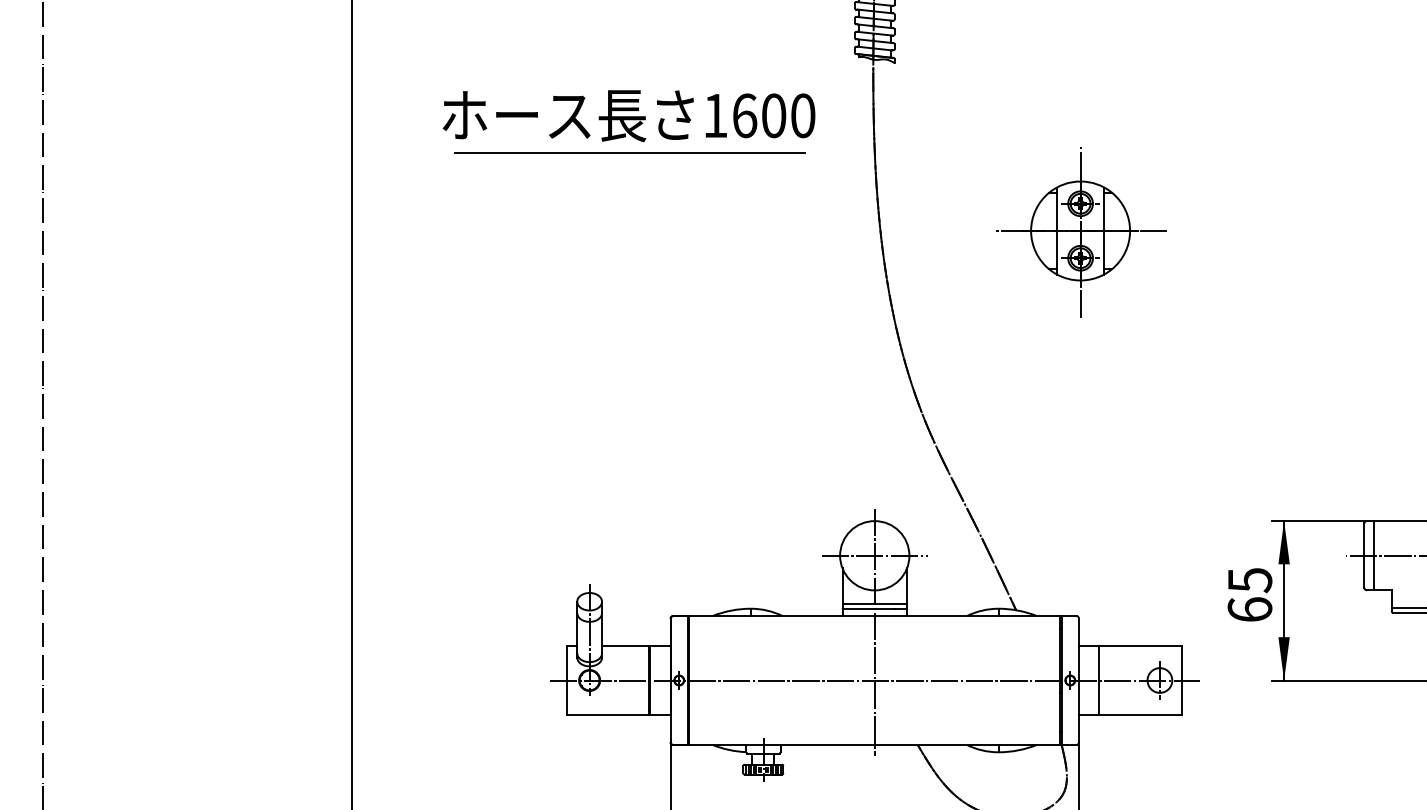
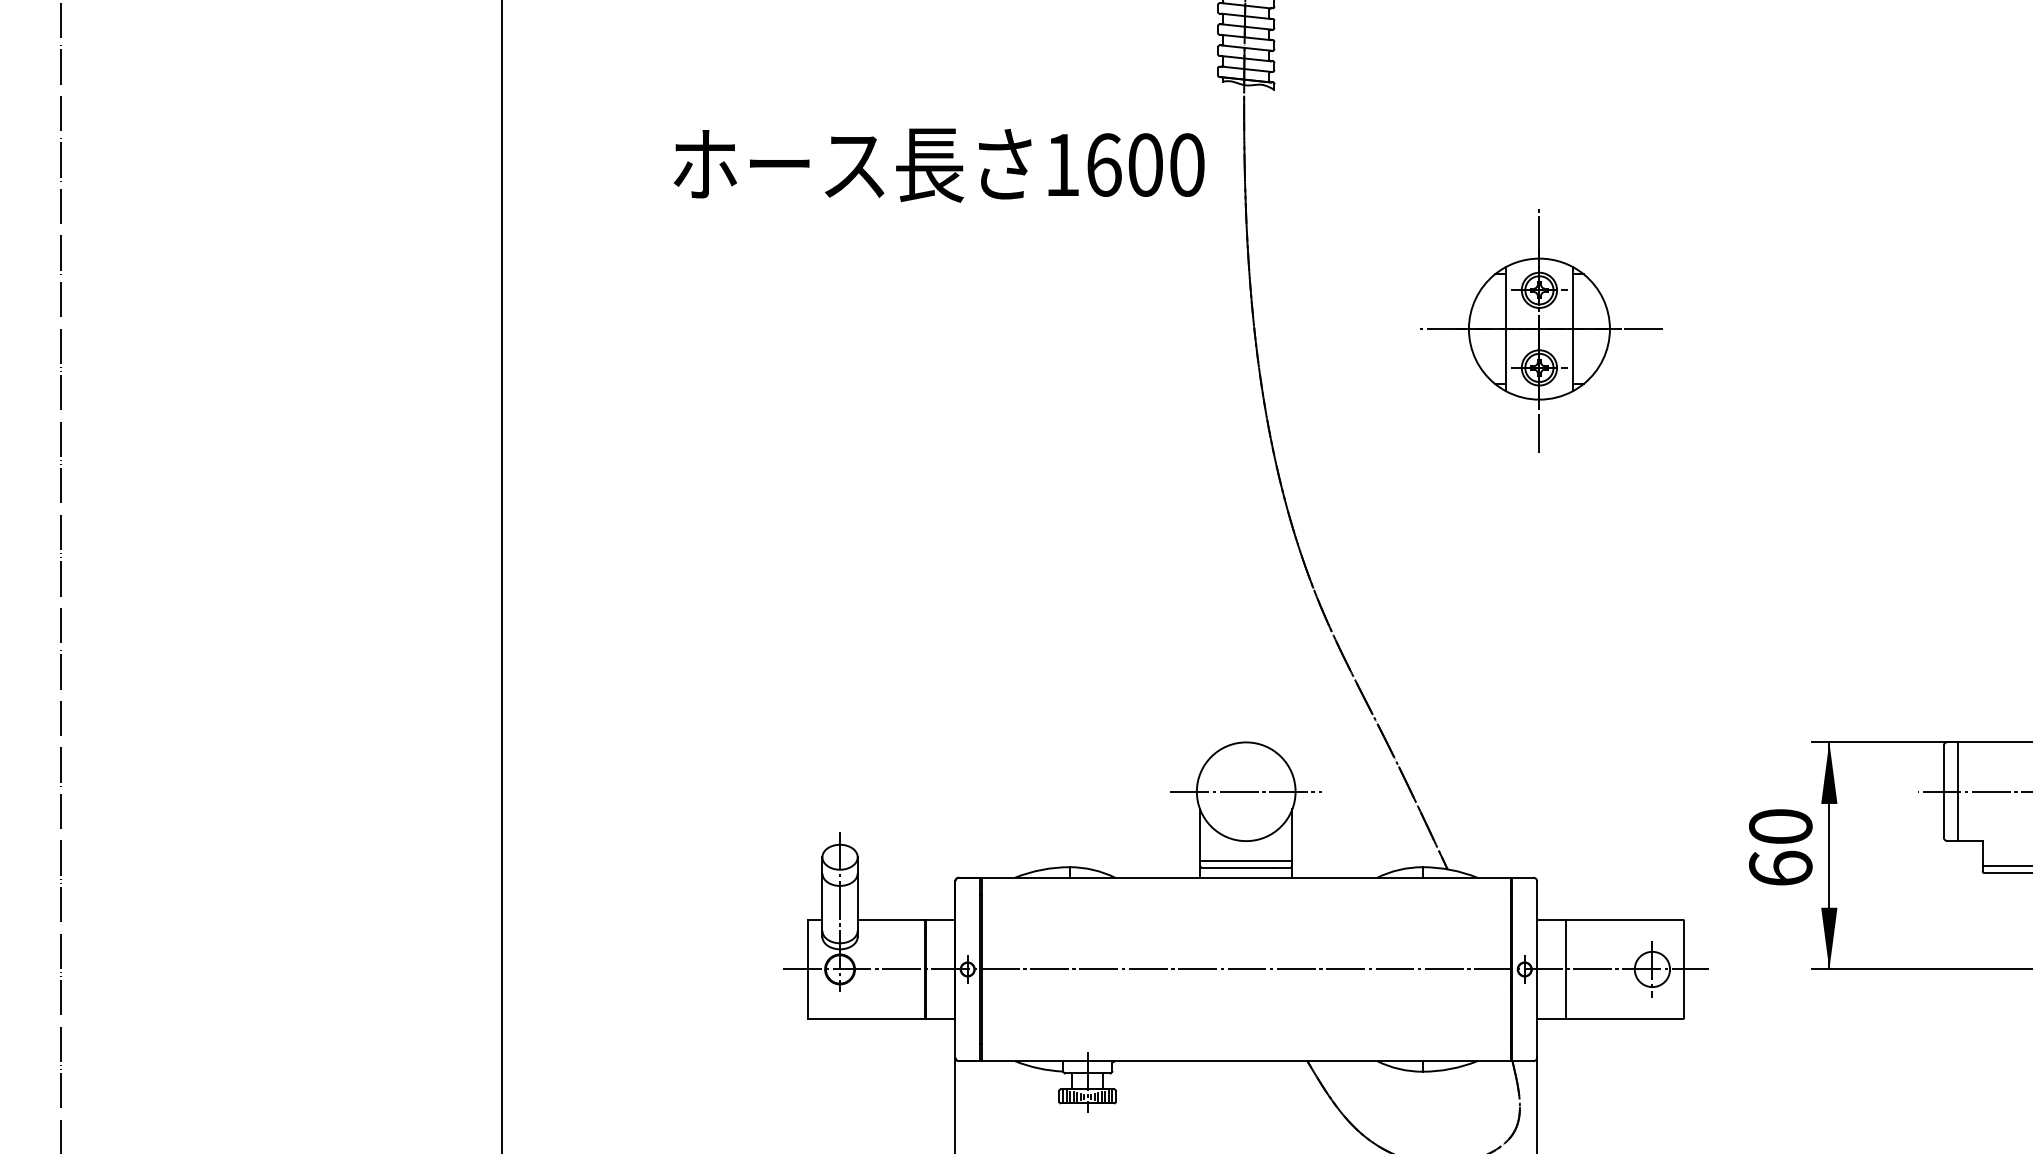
text: (628, 116) -> (938, 165), moved
line: (629, 152) -> (897, 217), removed
text: (1249, 580) -> (1780, 827), 65 -> 60
line: (874, 632) -> (1246, 900), removed

